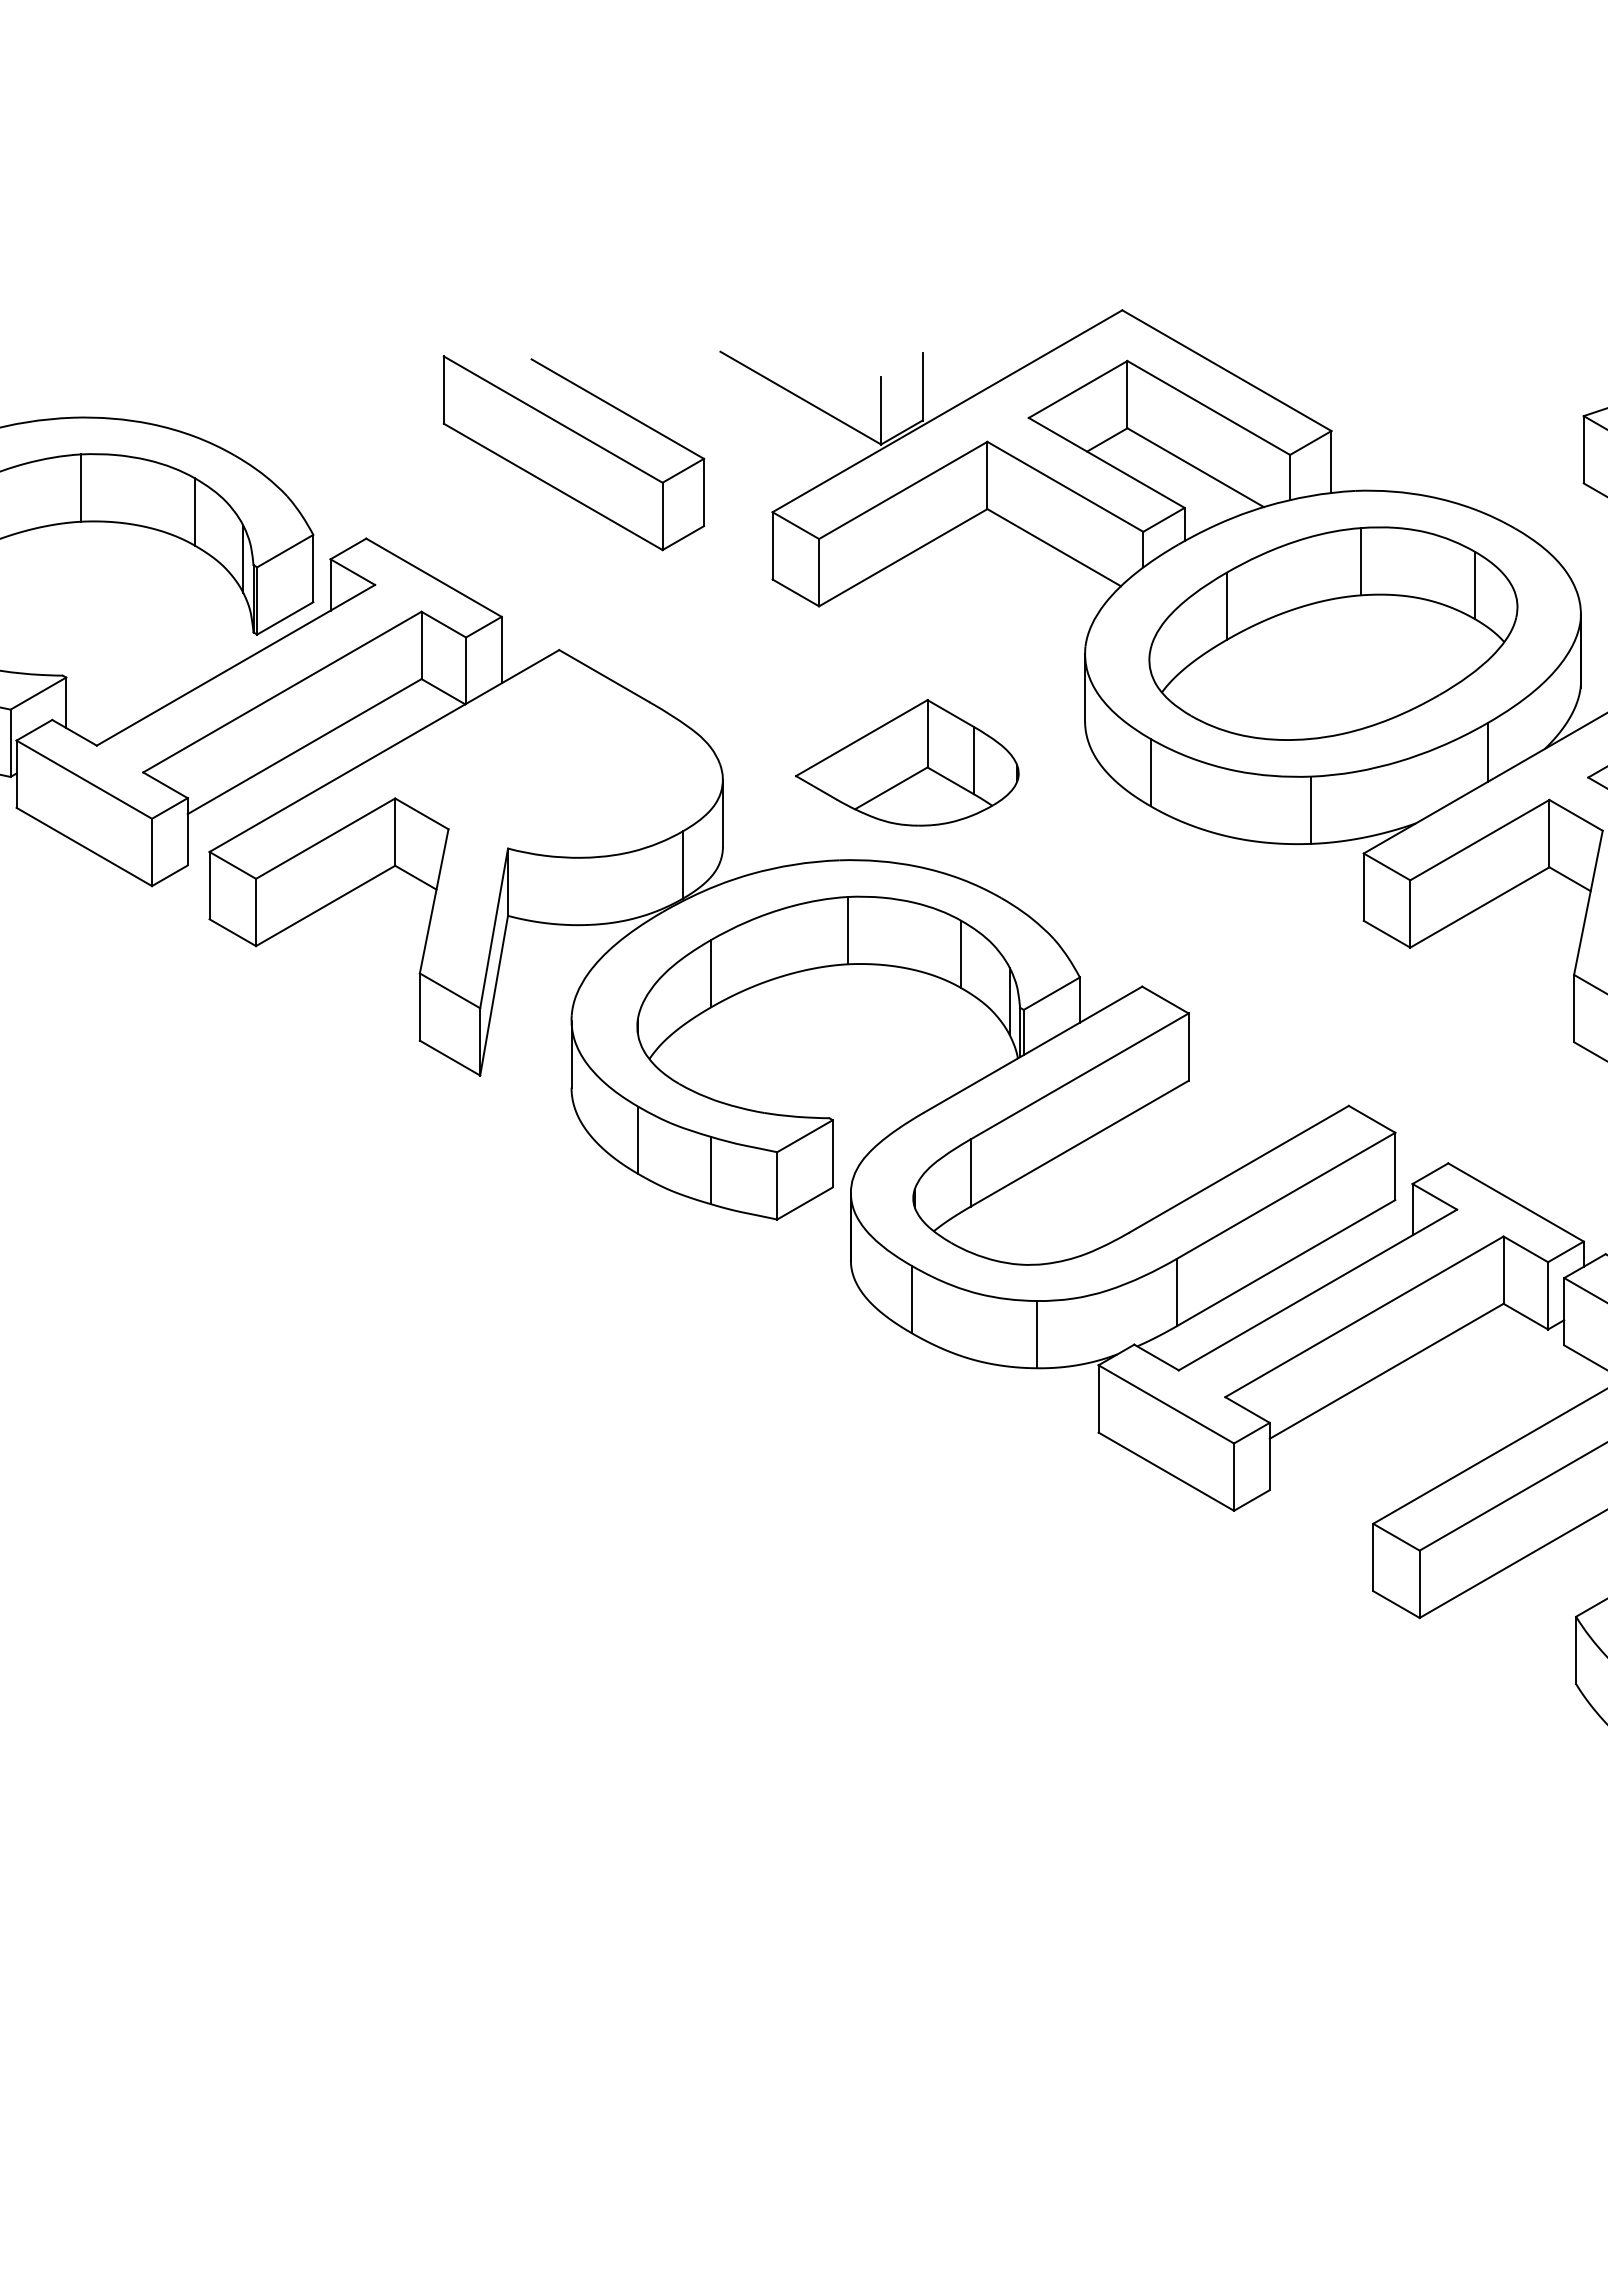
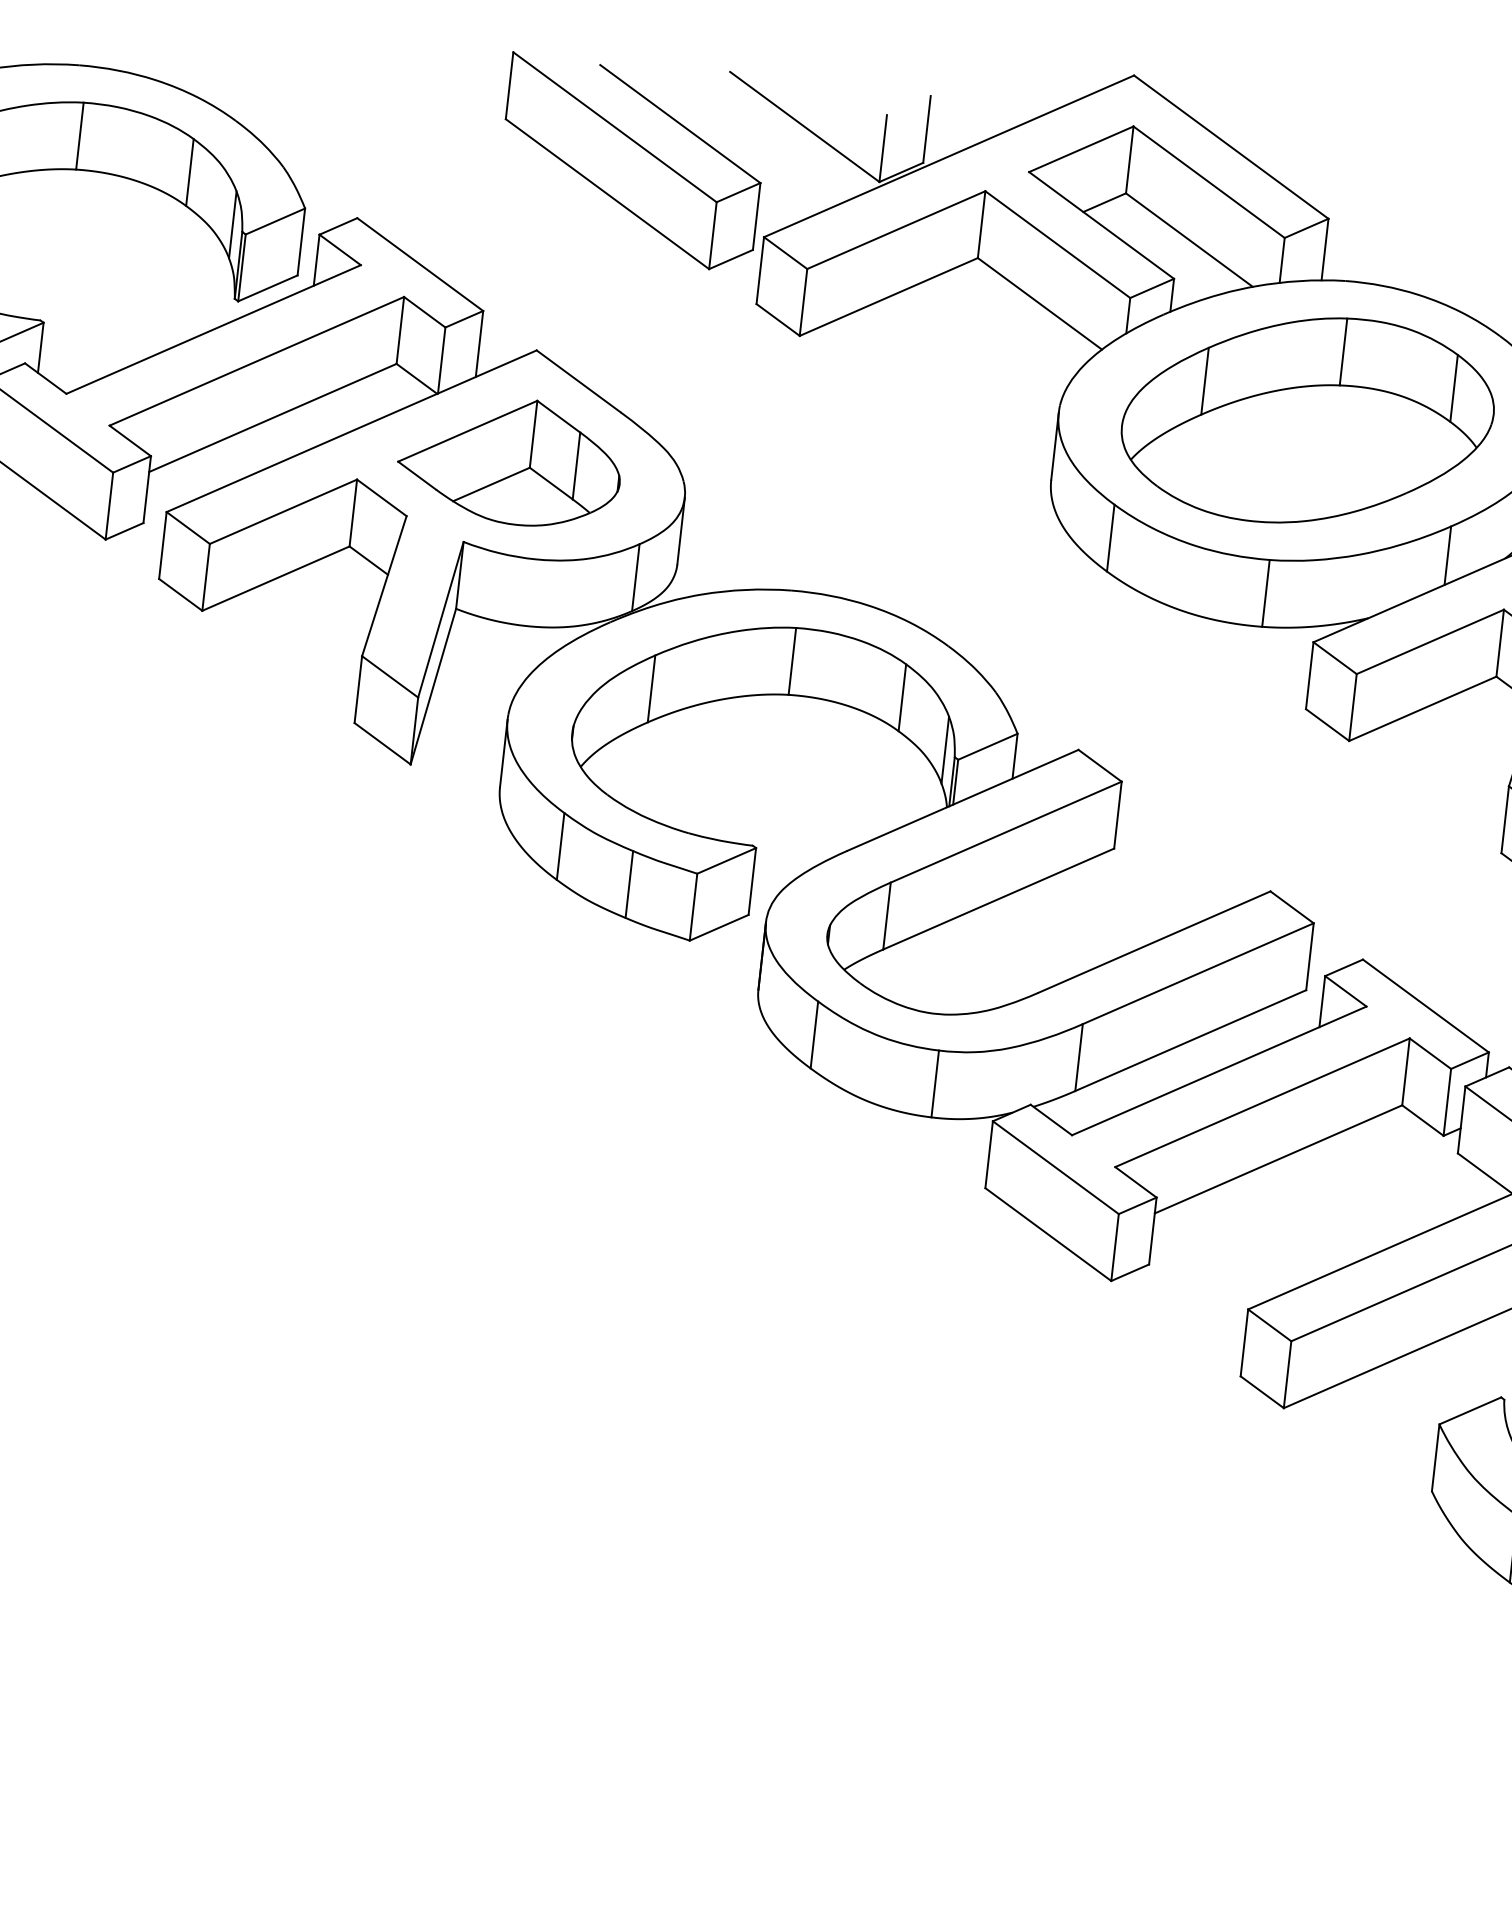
part: (573, 453) -> (631, 163), moved
part: (907, 762) -> (510, 460), moved

